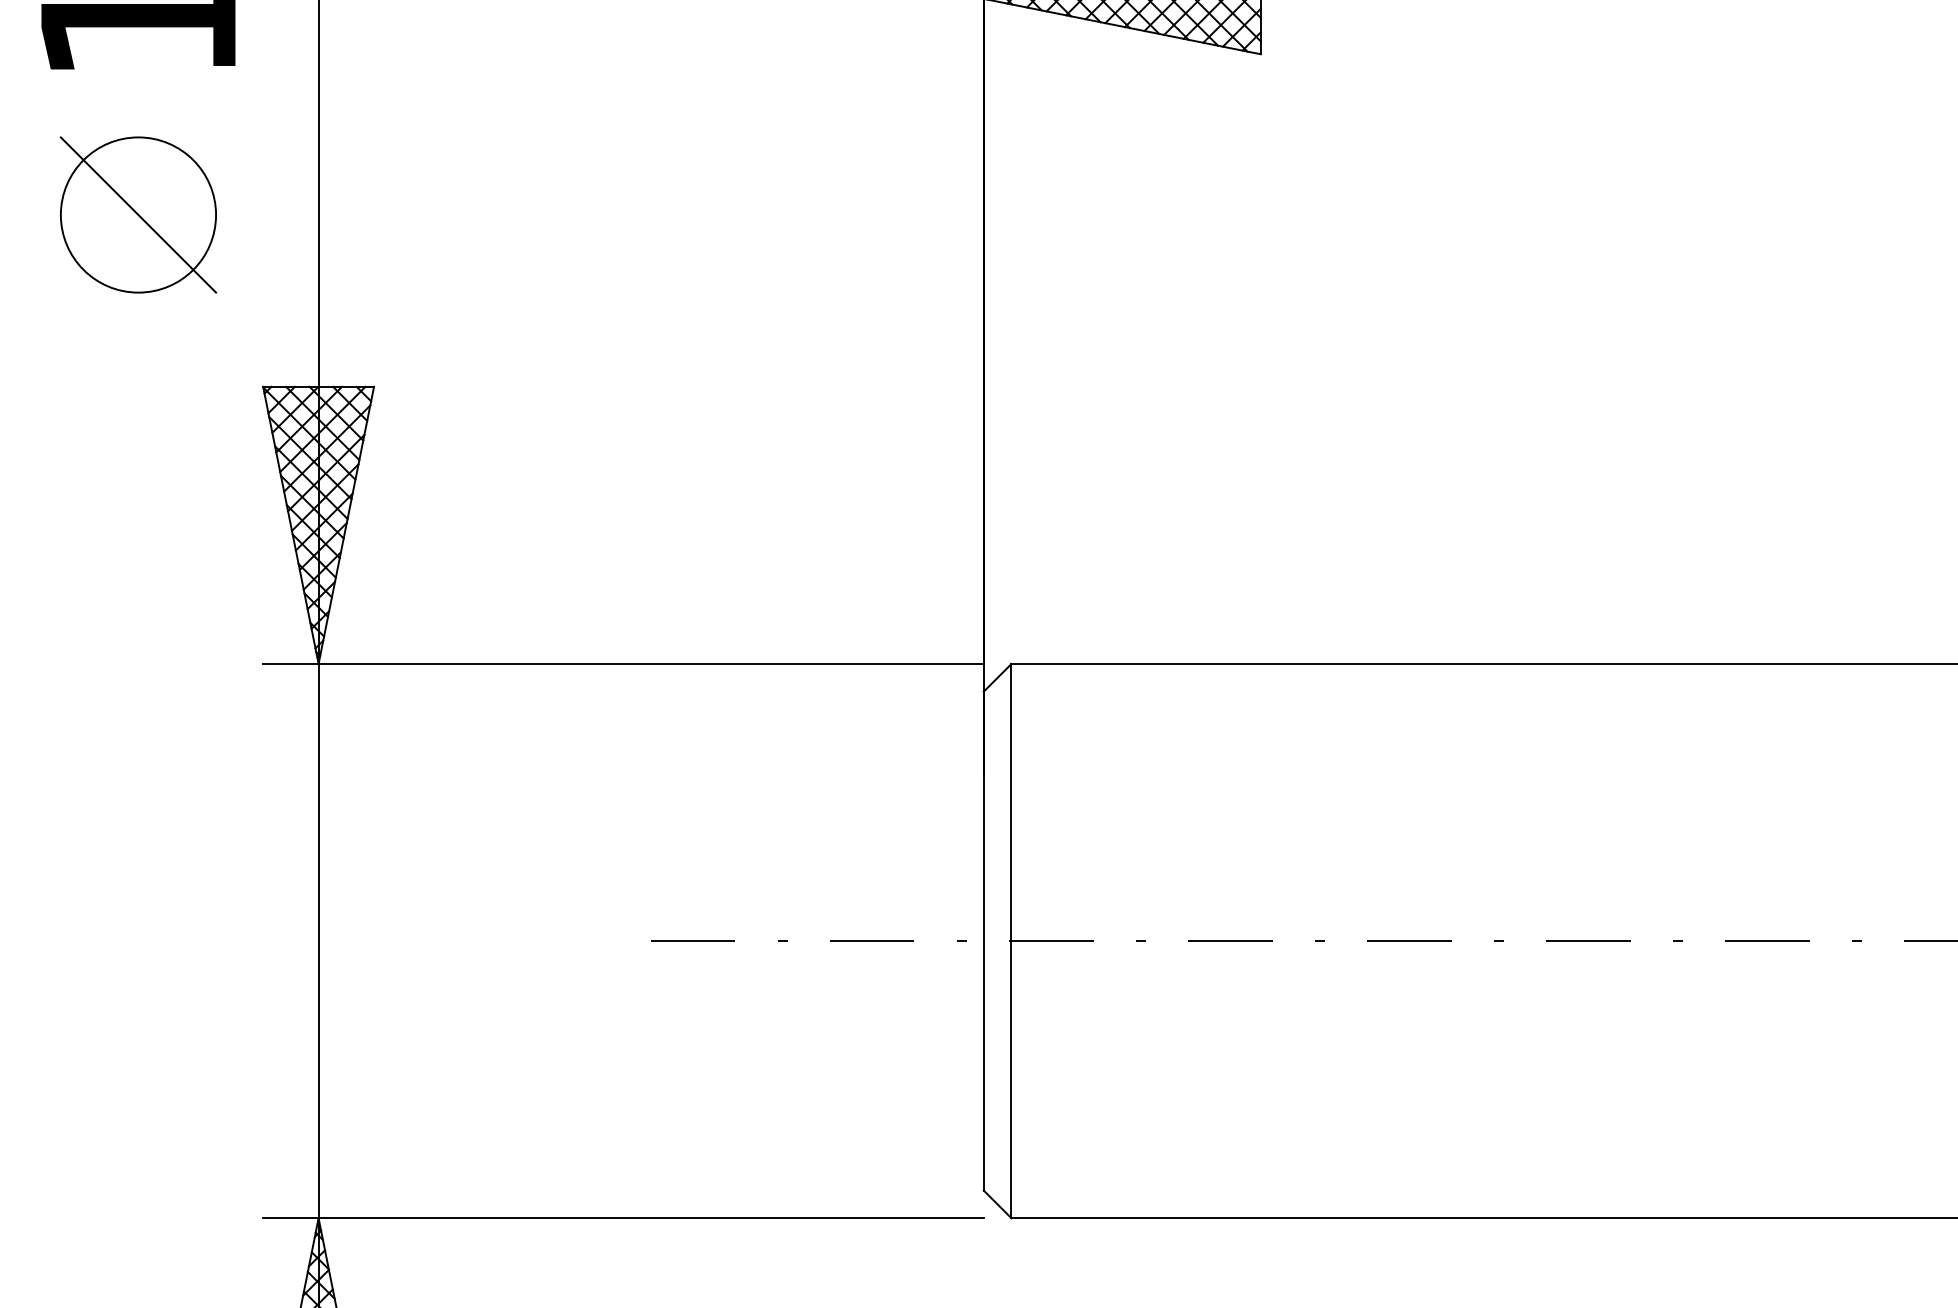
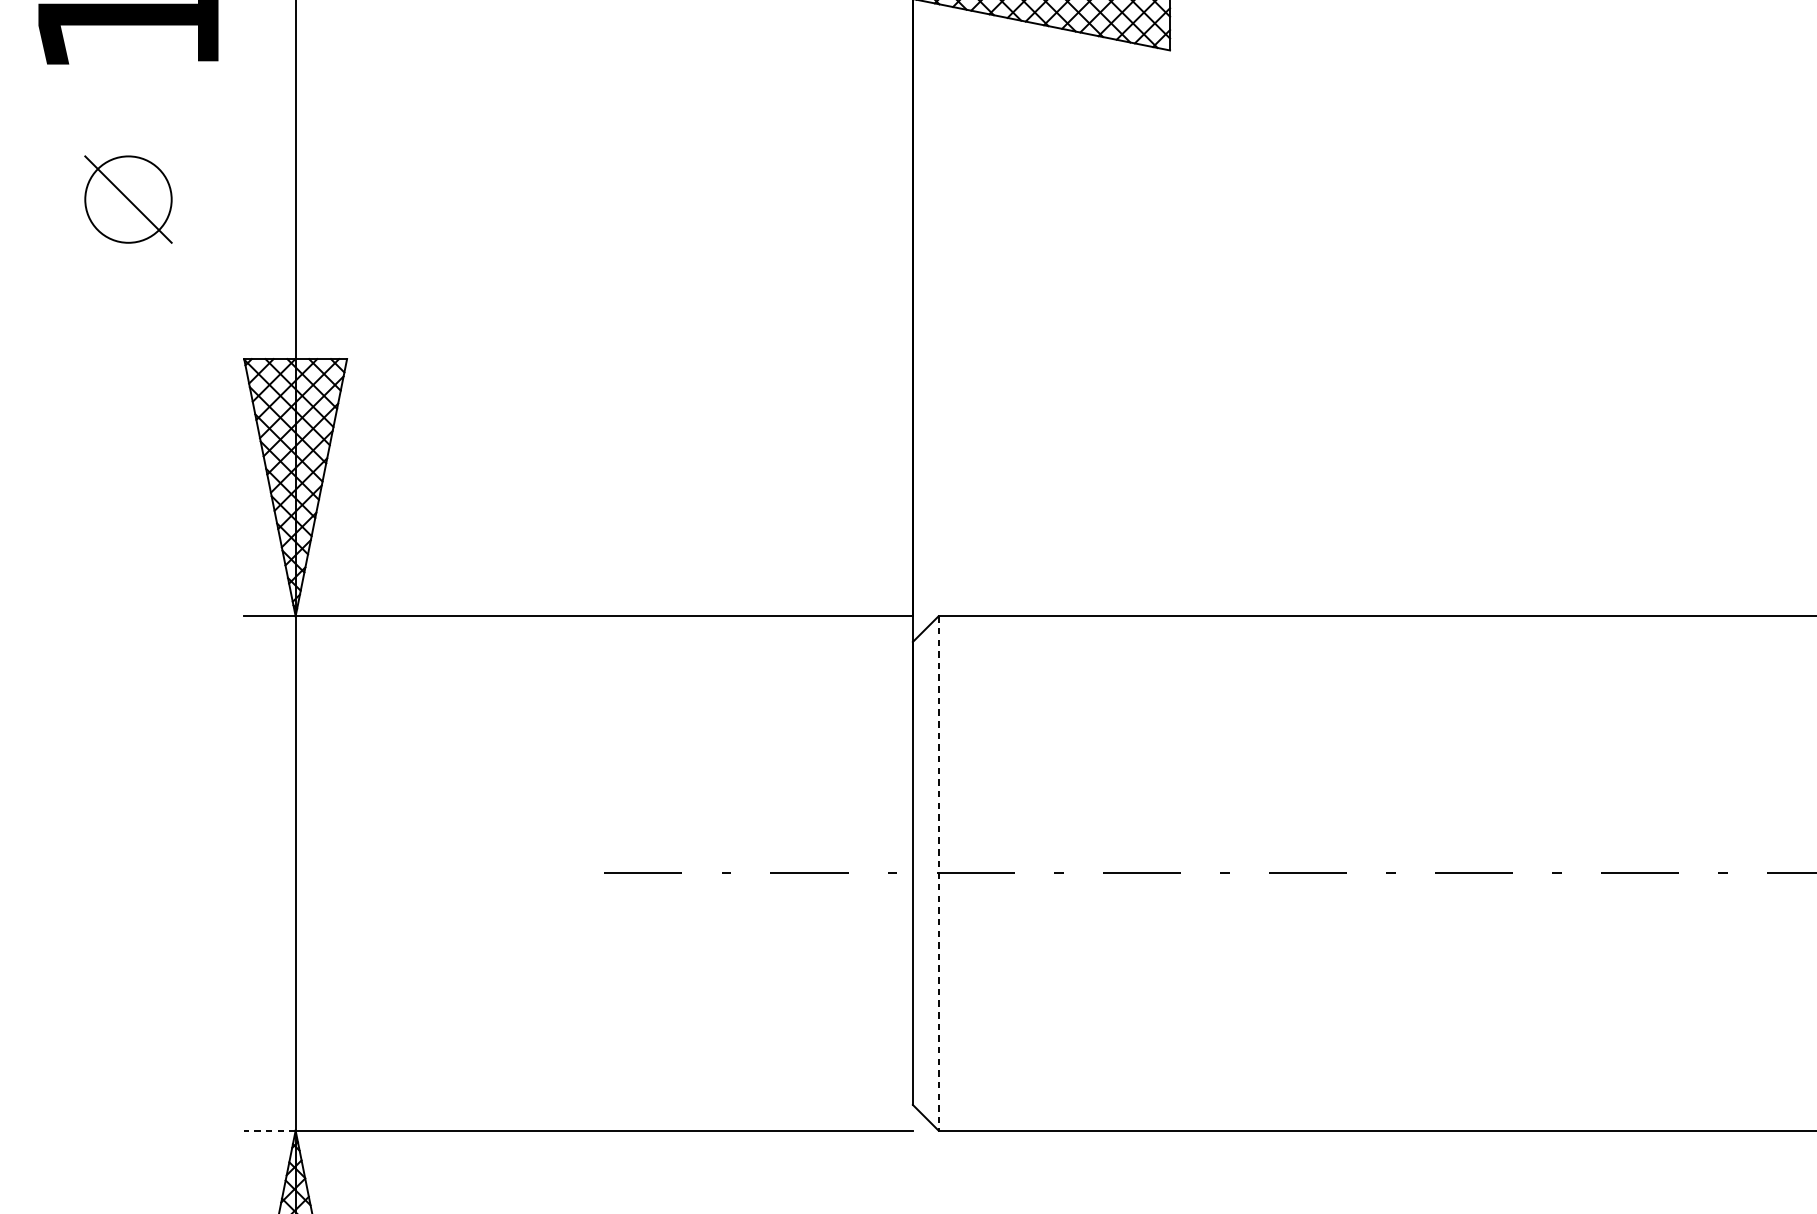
part: (138, 214) -> (128, 199), size x0.6
line: (1011, 941) -> (938, 873), solid -> dashed
line: (290, 1218) -> (269, 1130), solid -> dashed

